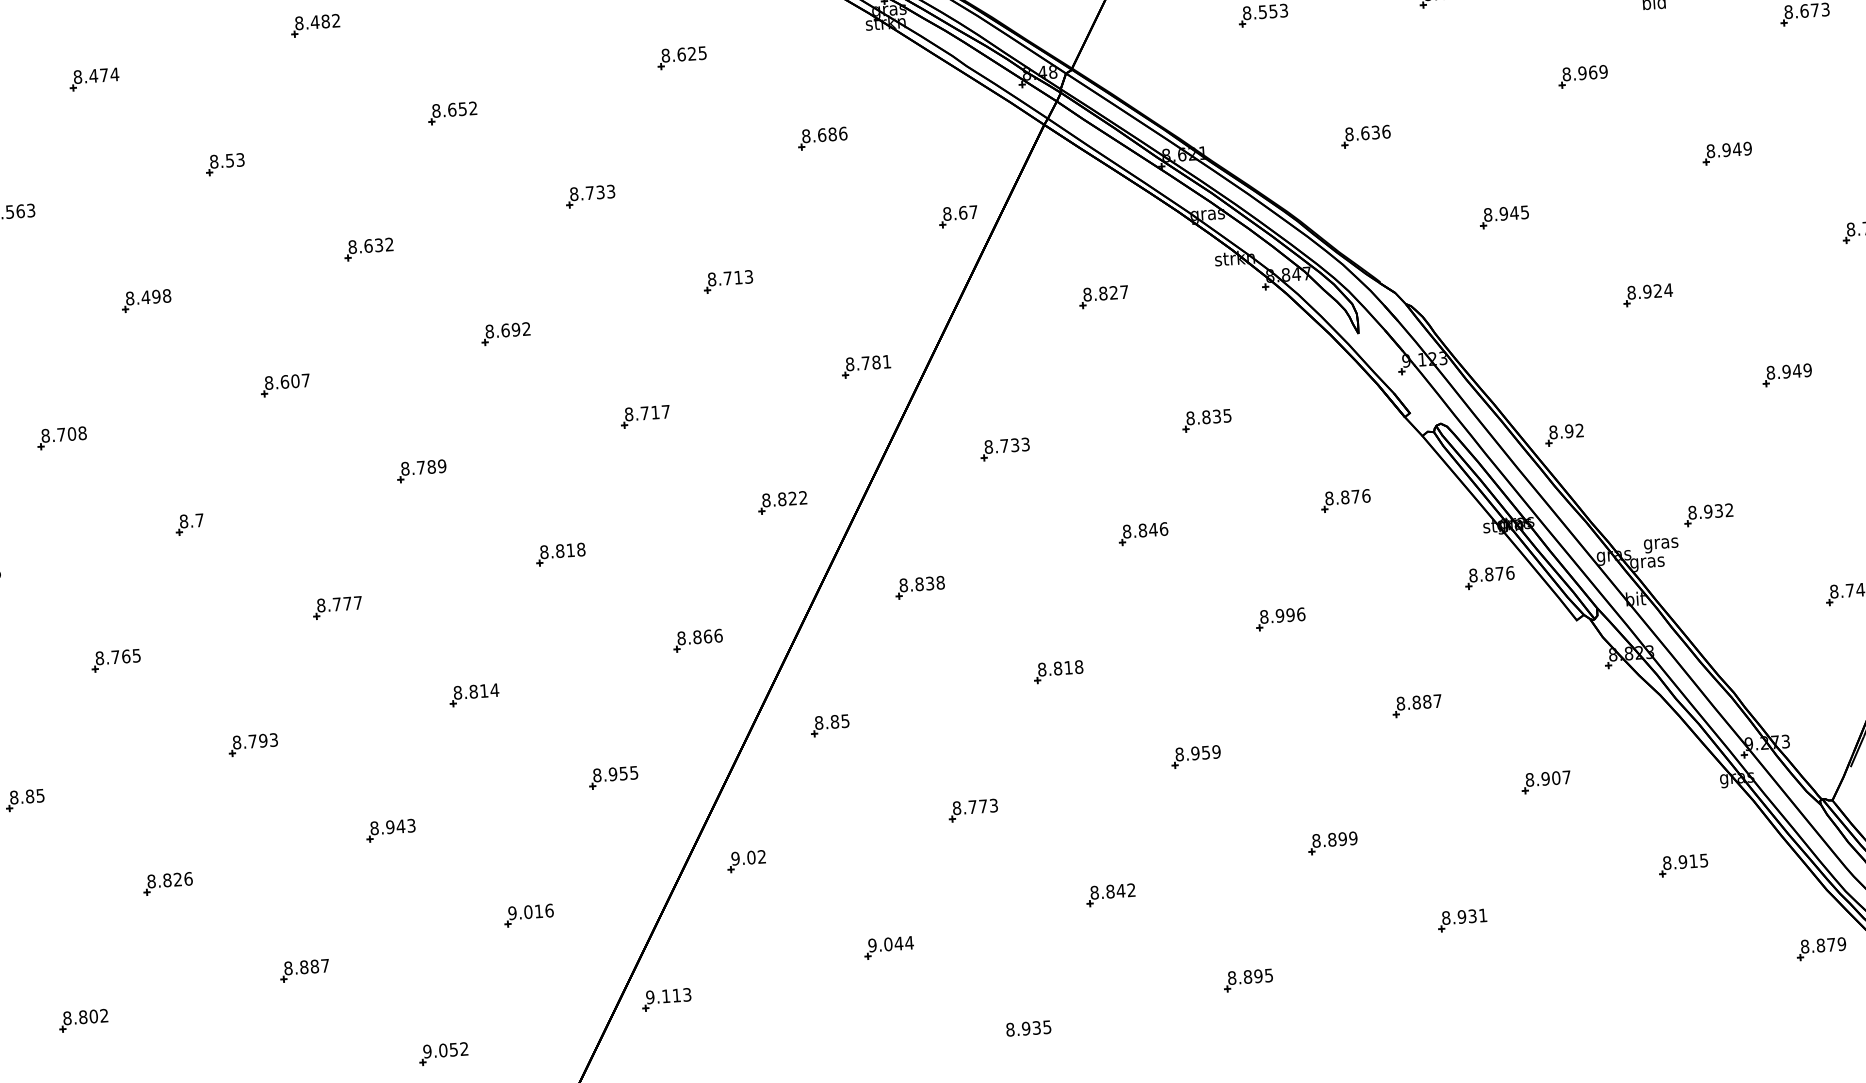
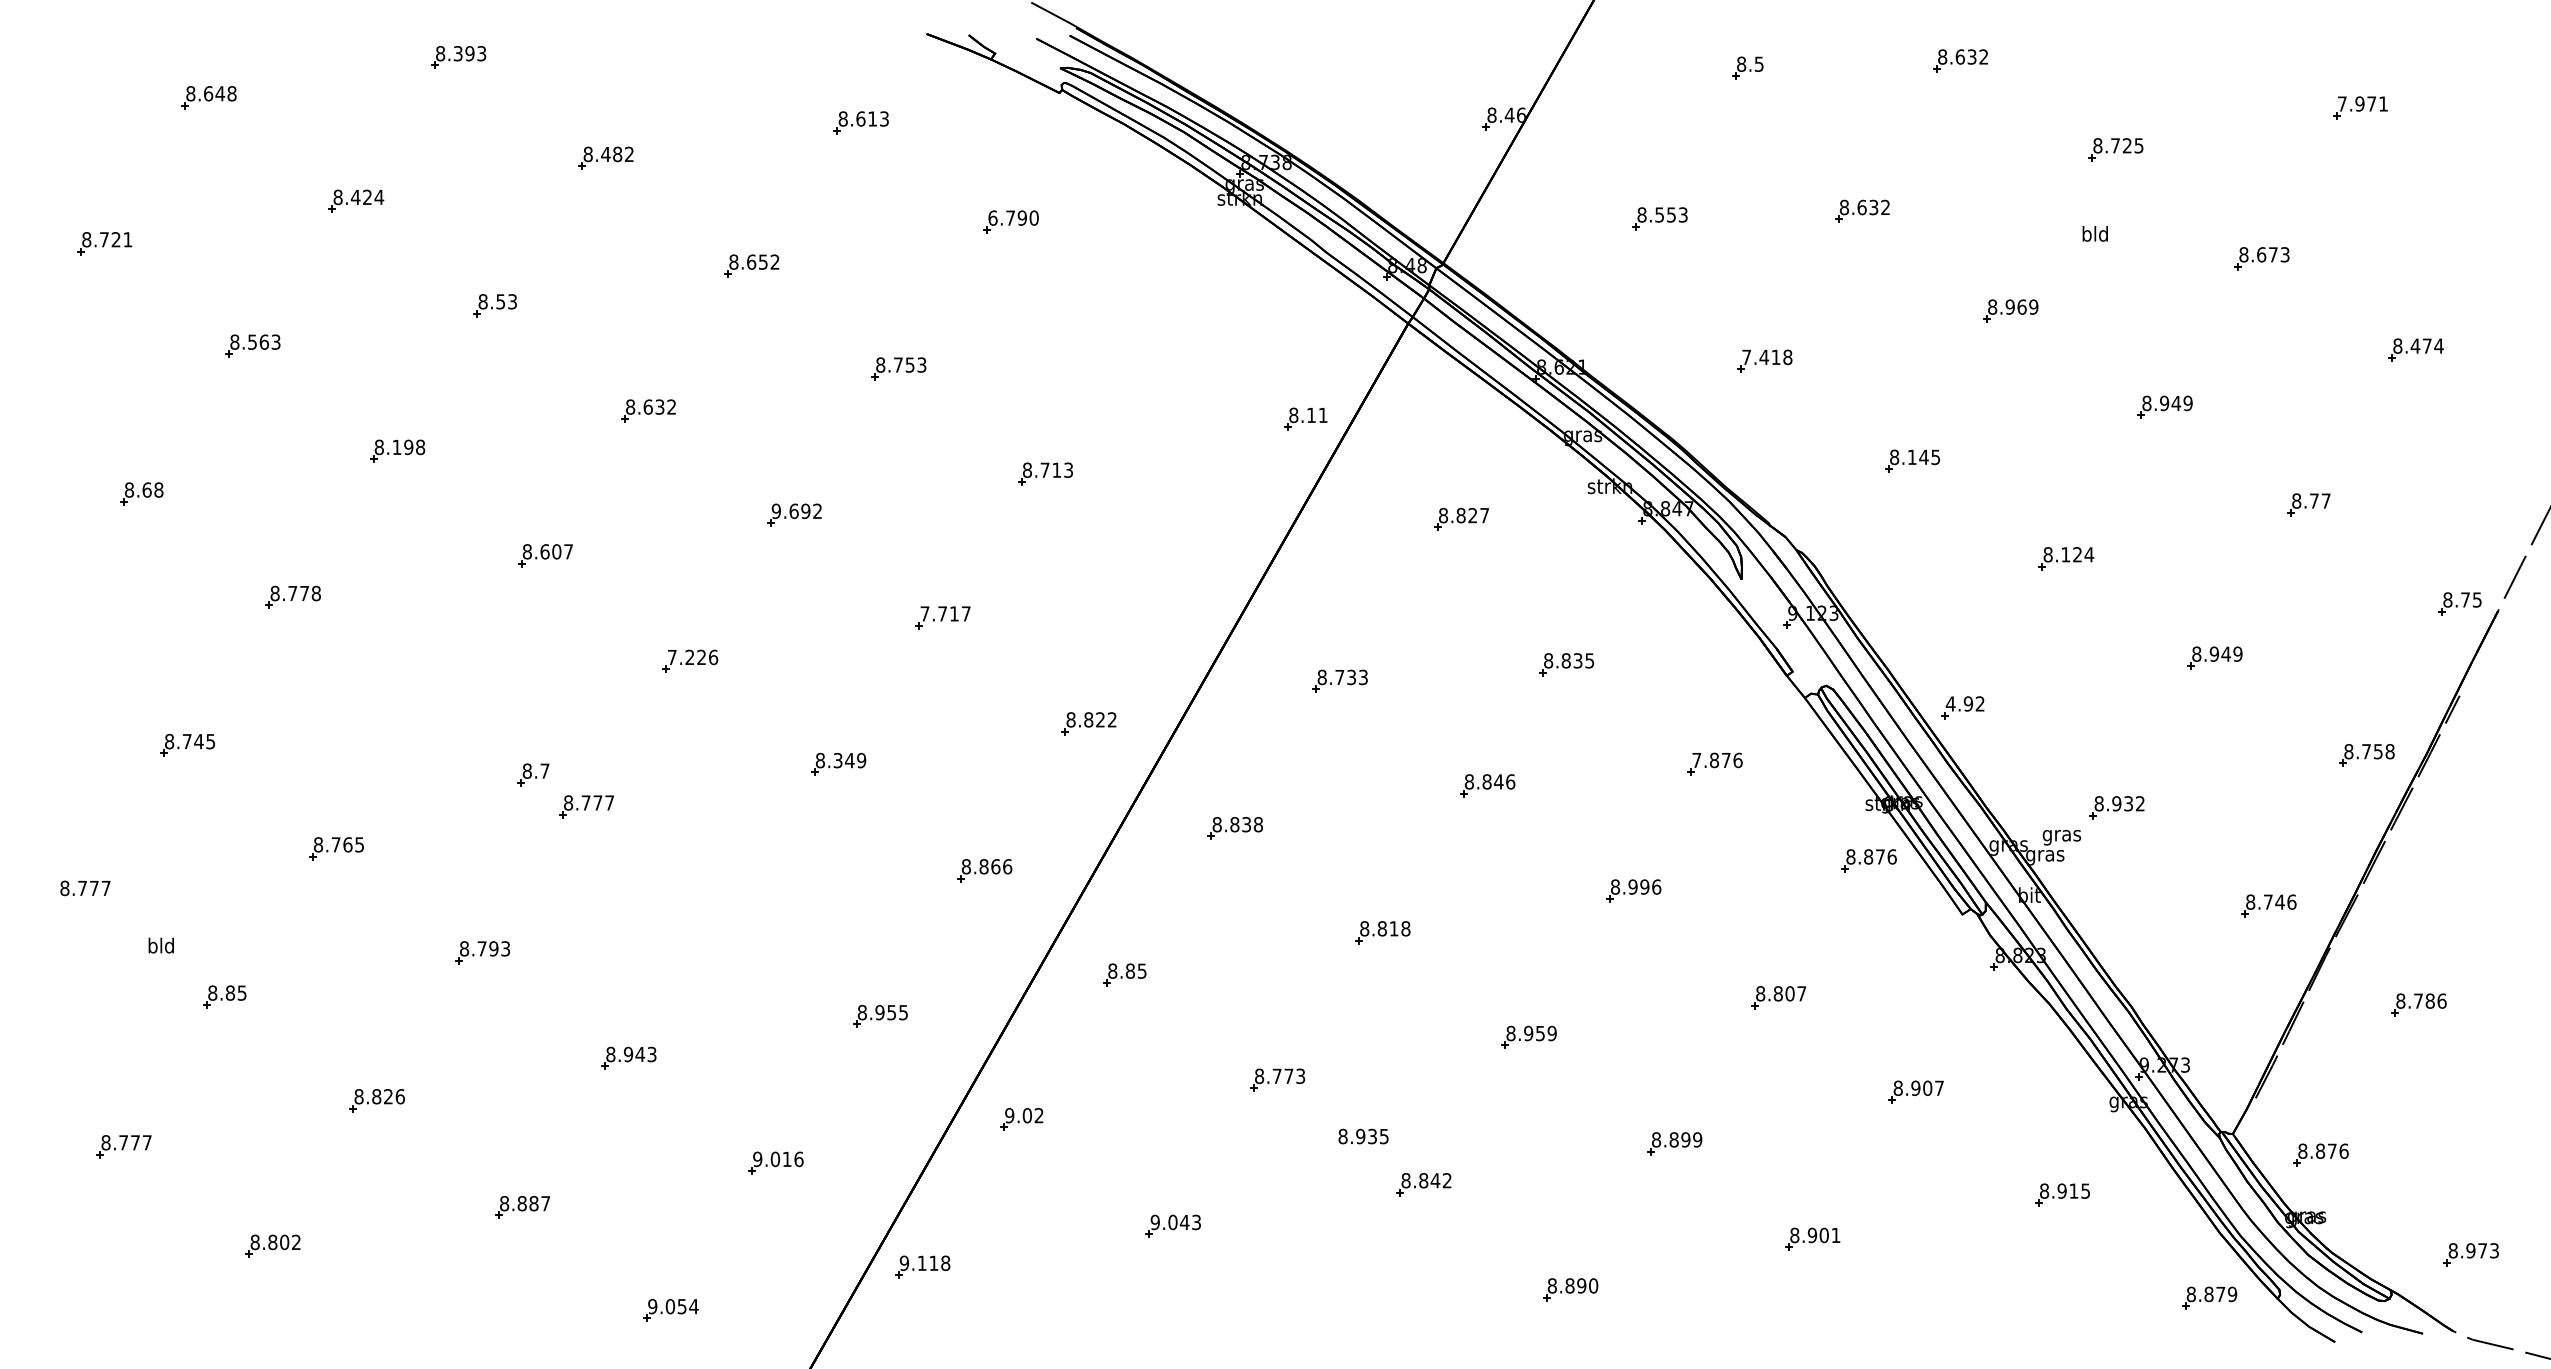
text: (684, 53) -> (1013, 217), 8.625 -> 6.790
text: (104, 74) -> (367, 196), 8.474 -> 8.424
text: (1368, 133) -> (1767, 357), 8.636 -> 7.418
part: (822, 138) -> (1160, 321), removed
text: (600, 191) -> (910, 364), 8.733 -> 8.753
text: (968, 212) -> (1317, 415), 8.67 -> 8.11
text: (1503, 214) -> (1911, 457), 8.945 -> 8.145
text: (1647, 291) -> (2065, 554), 8.924 -> 8.124
text: (145, 296) -> (396, 446), 8.498 -> 8.198
text: (488, 330) -> (775, 510), 8.692 -> 9.692
part: (866, 366) -> (1192, 578), removed
text: (628, 414) -> (924, 613), 8.717 -> 7.717
text: (1553, 432) -> (1950, 703), 8.92 -> 4.92
text: (71, 433) -> (304, 593), 8.708 -> 8.778
text: (423, 467) -> (692, 657), 8.789 -> 7.226
text: (1329, 498) -> (1696, 760), 8.876 -> 7.876
part: (189, 524) -> (533, 774), moved
text: (570, 550) -> (849, 760), 8.818 -> 8.349
part: (474, 694) -> (731, 913), removed
text: (1426, 701) -> (1789, 993), 8.887 -> 8.807
text: (1471, 916) -> (1823, 1235), 8.931 -> 8.901
text: (909, 942) -> (1196, 1222), 9.044 -> 9.043
text: (1268, 975) -> (1593, 1285), 8.895 -> 8.890
text: (687, 994) -> (945, 1262), 9.113 -> 9.118
text: (1028, 1028) -> (1363, 1136), moved
text: (463, 1048) -> (693, 1306), 9.052 -> 9.054

